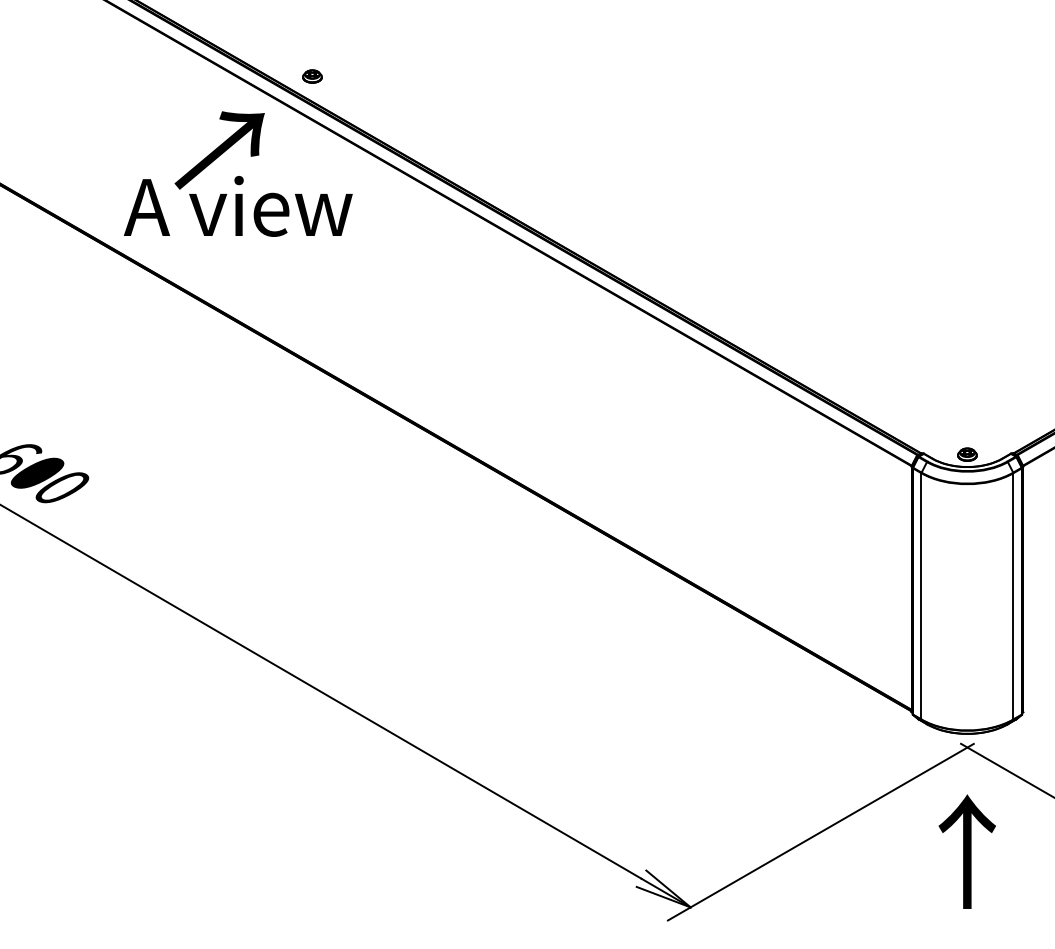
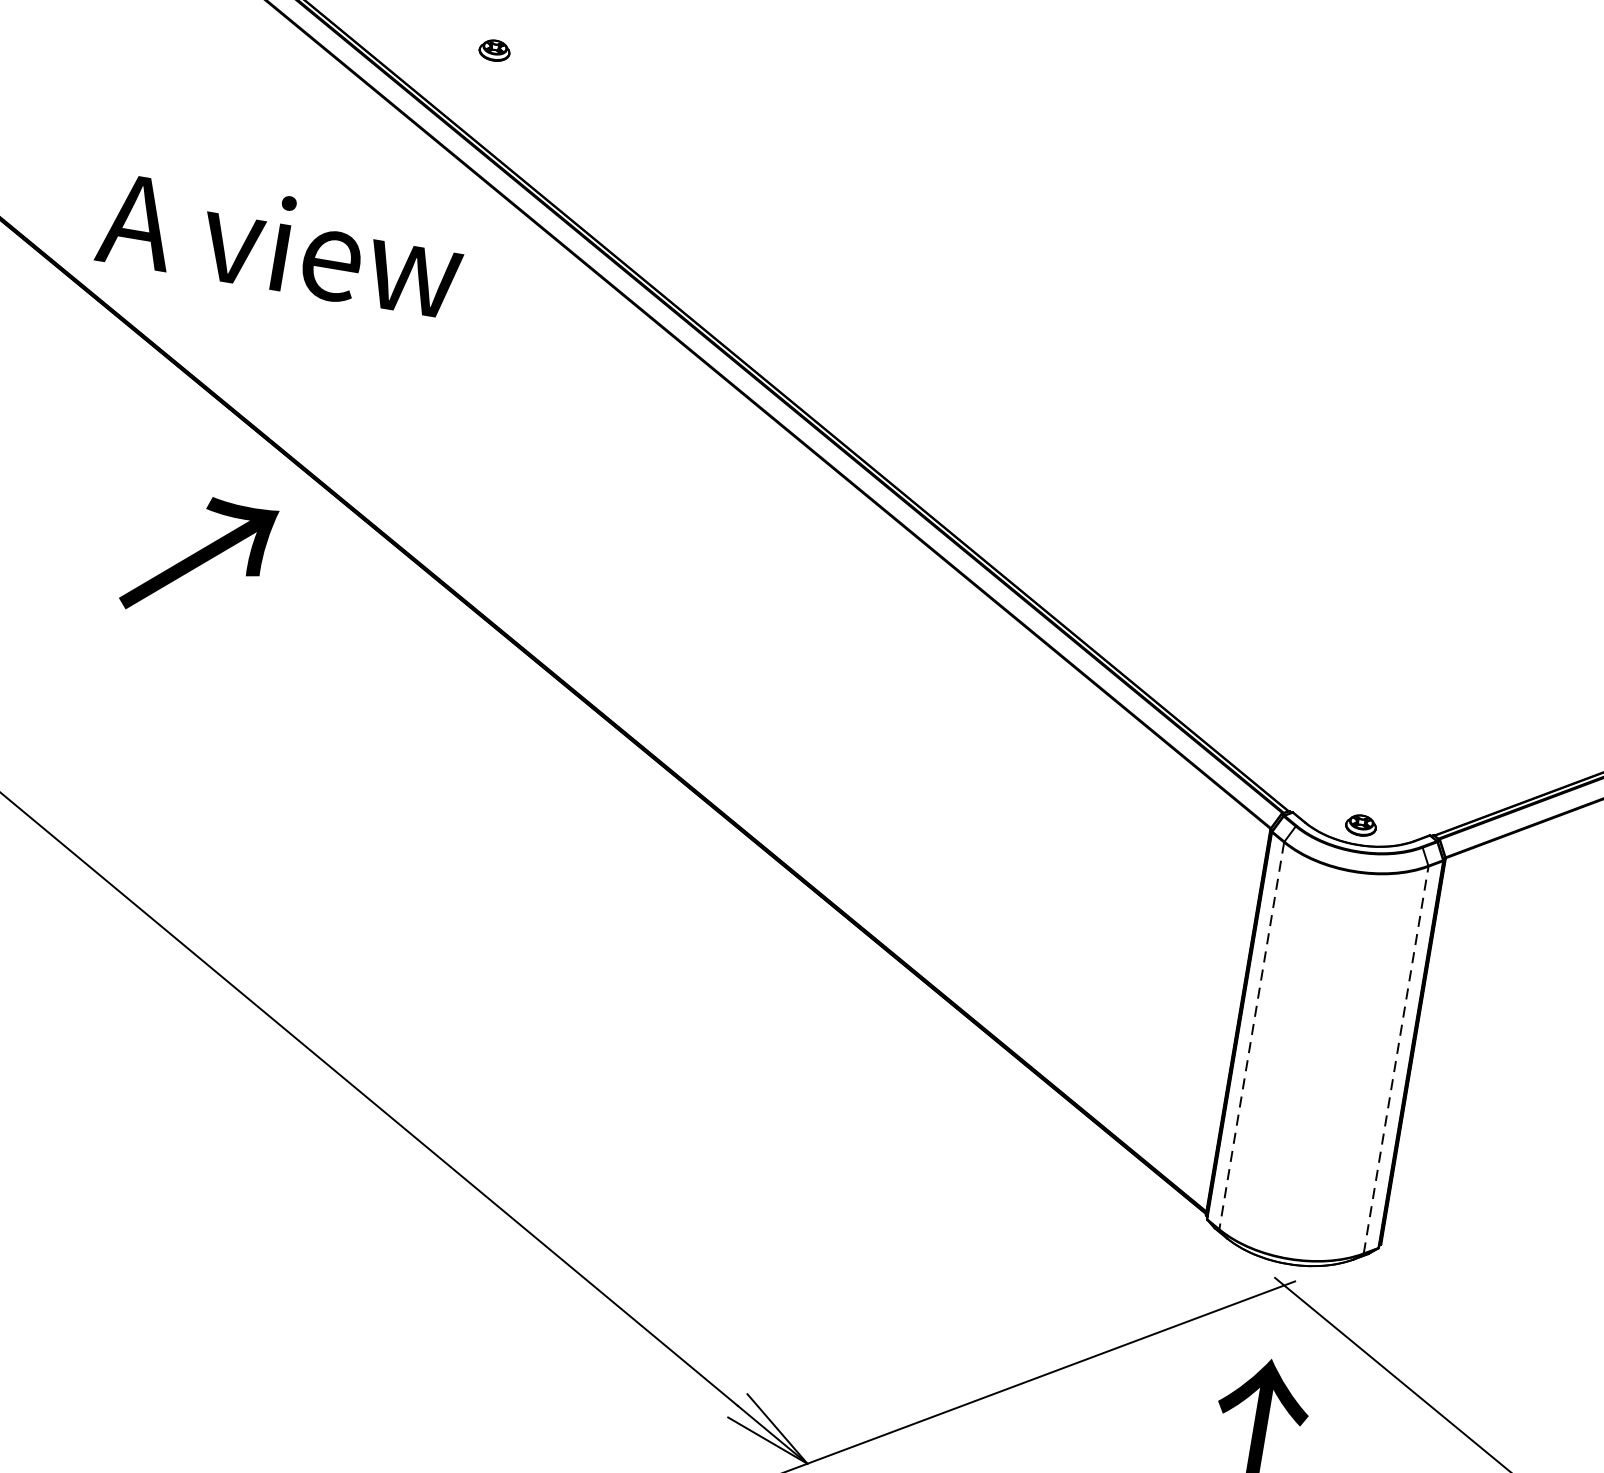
part: (312, 76) -> (494, 50), moved
text: (219, 150) -> (198, 557), moved
line: (1013, 595) -> (1396, 1058), solid -> dashed
line: (921, 596) -> (1251, 1036), solid -> dashed

